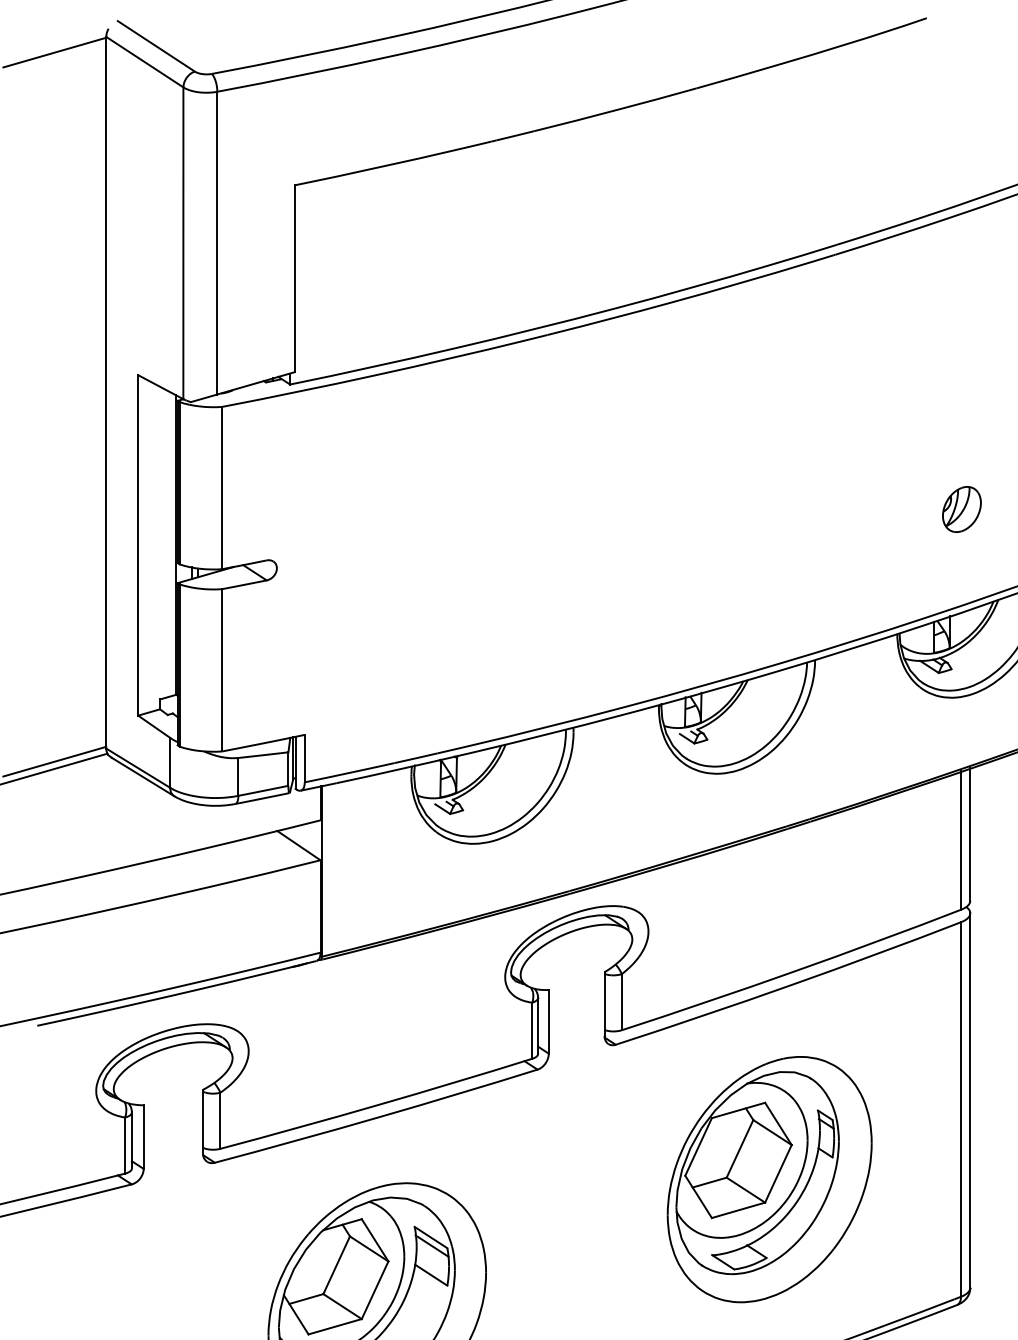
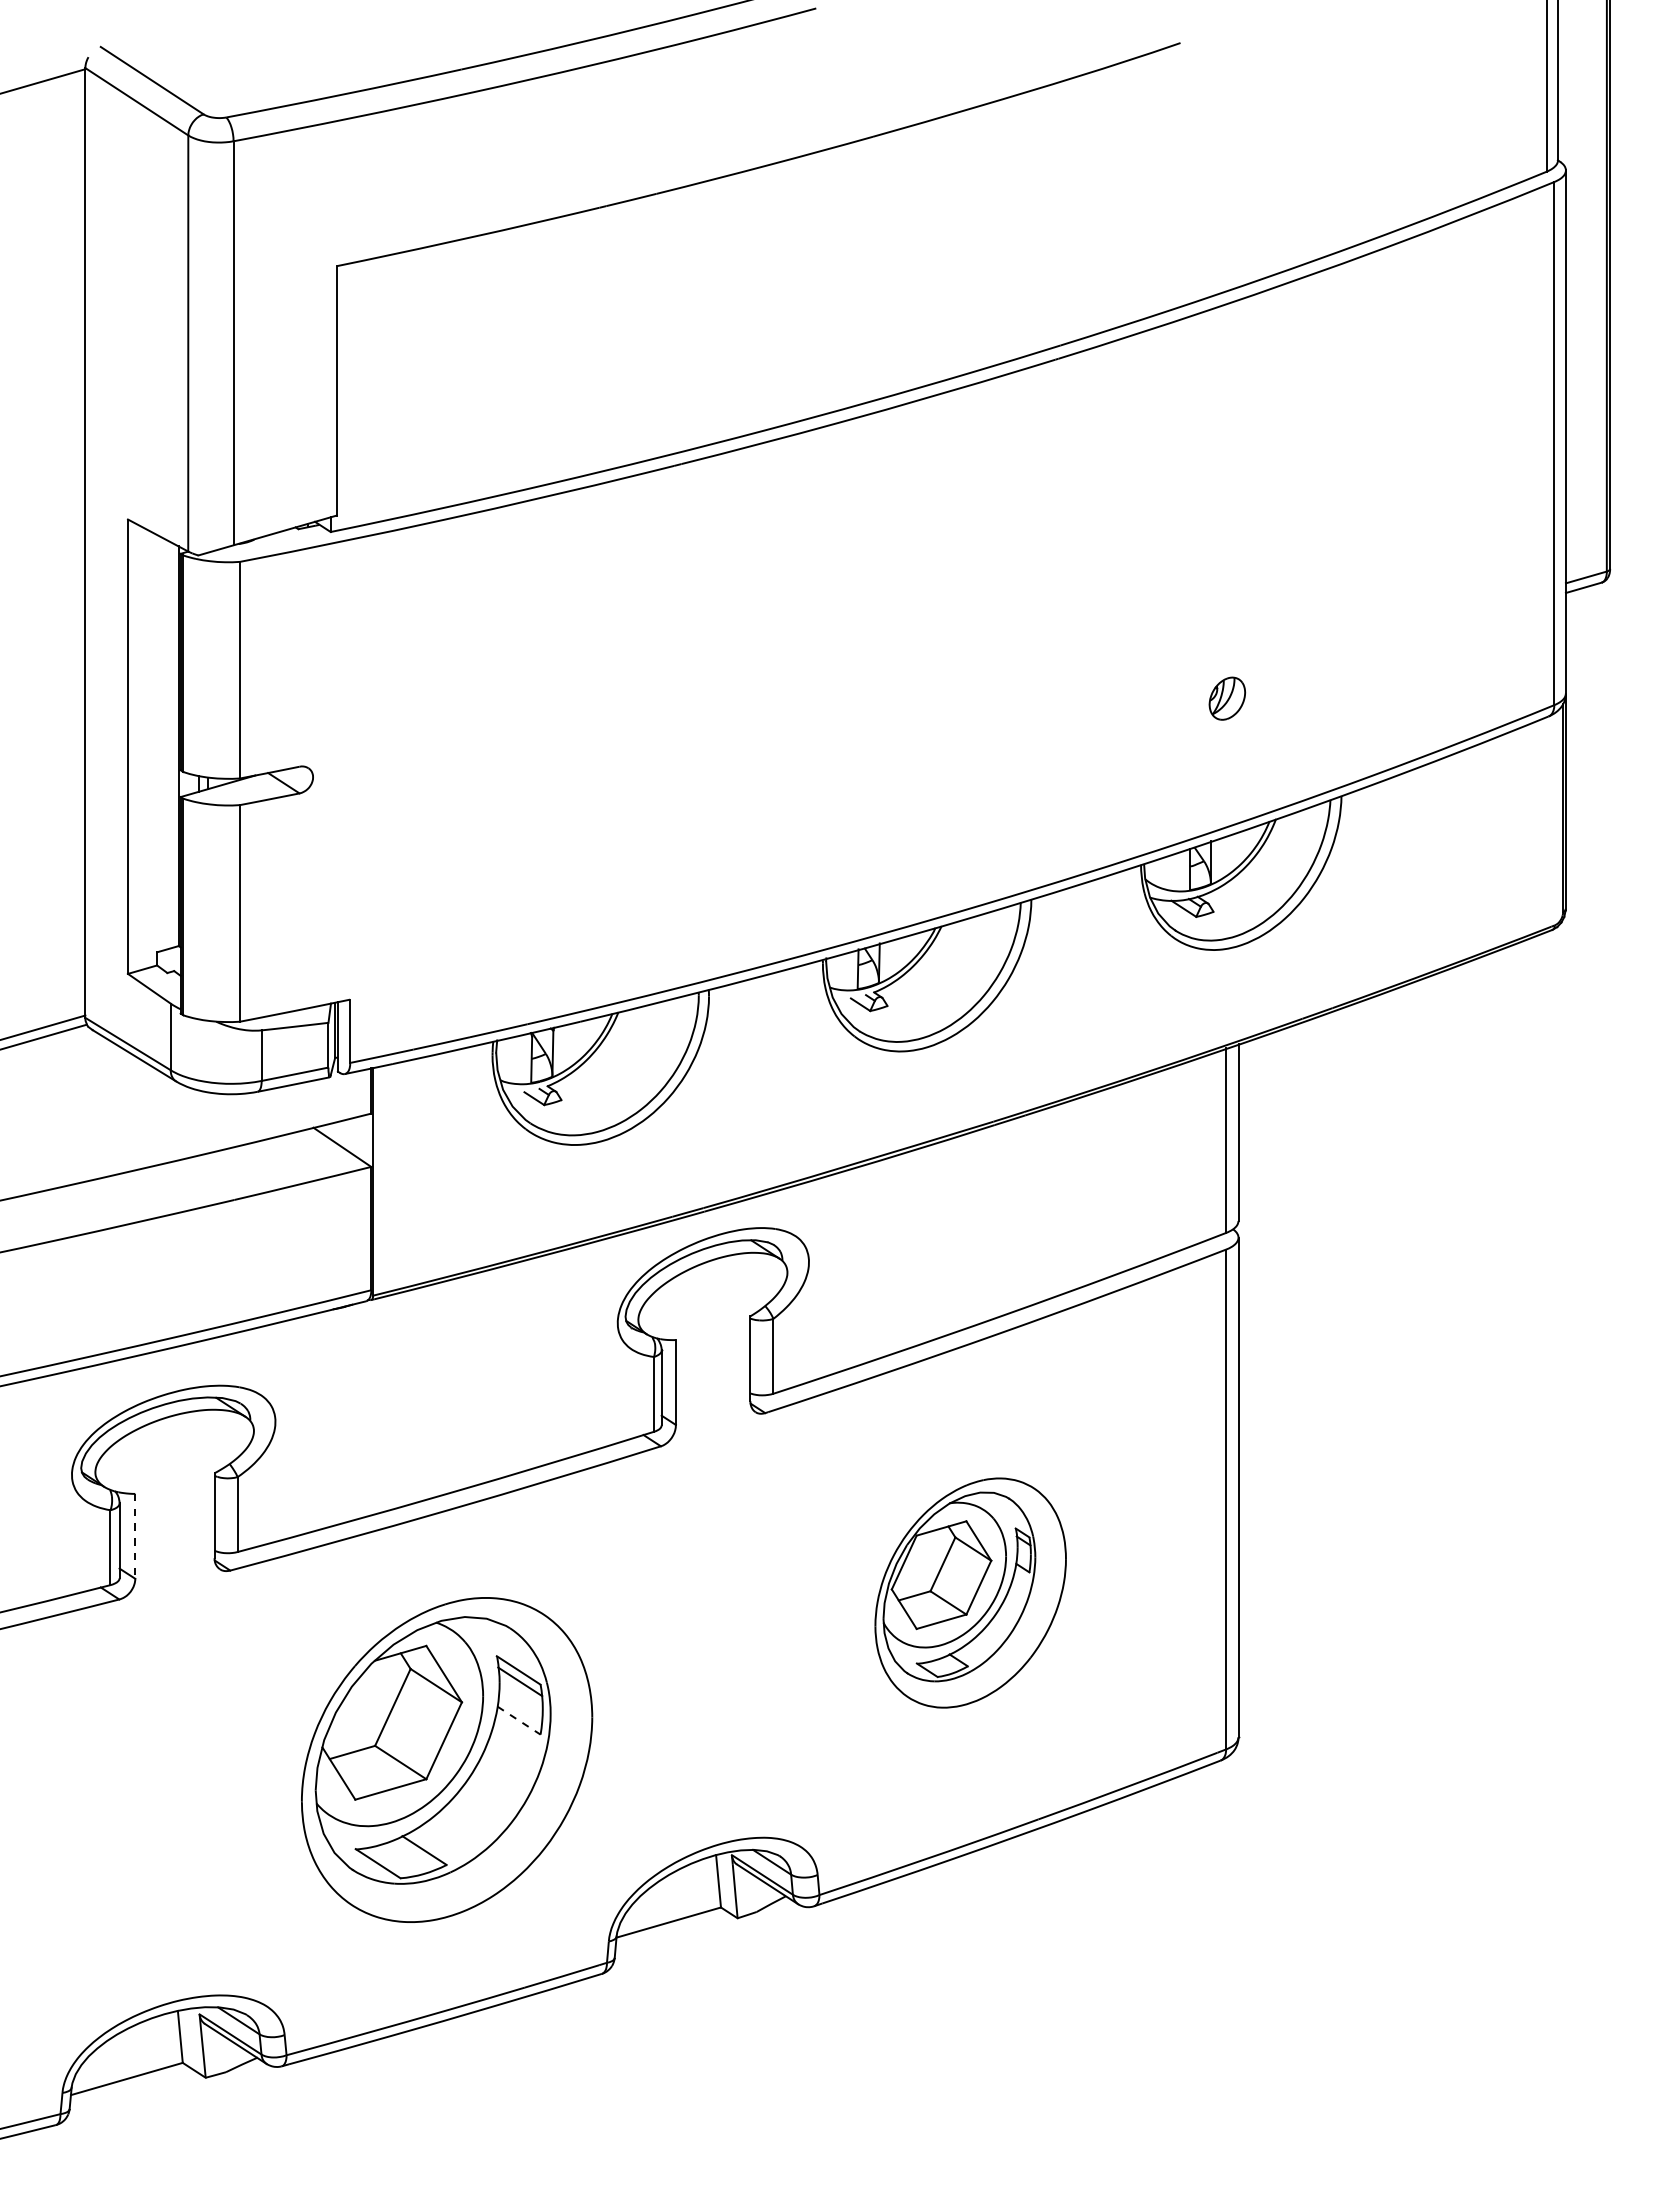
part: (962, 509) -> (1227, 698), size x0.7
line: (143, 1137) -> (135, 1536), solid -> dashed
part: (769, 1179) -> (970, 1592), size x0.7
line: (431, 1275) -> (519, 1720), solid -> dashed

